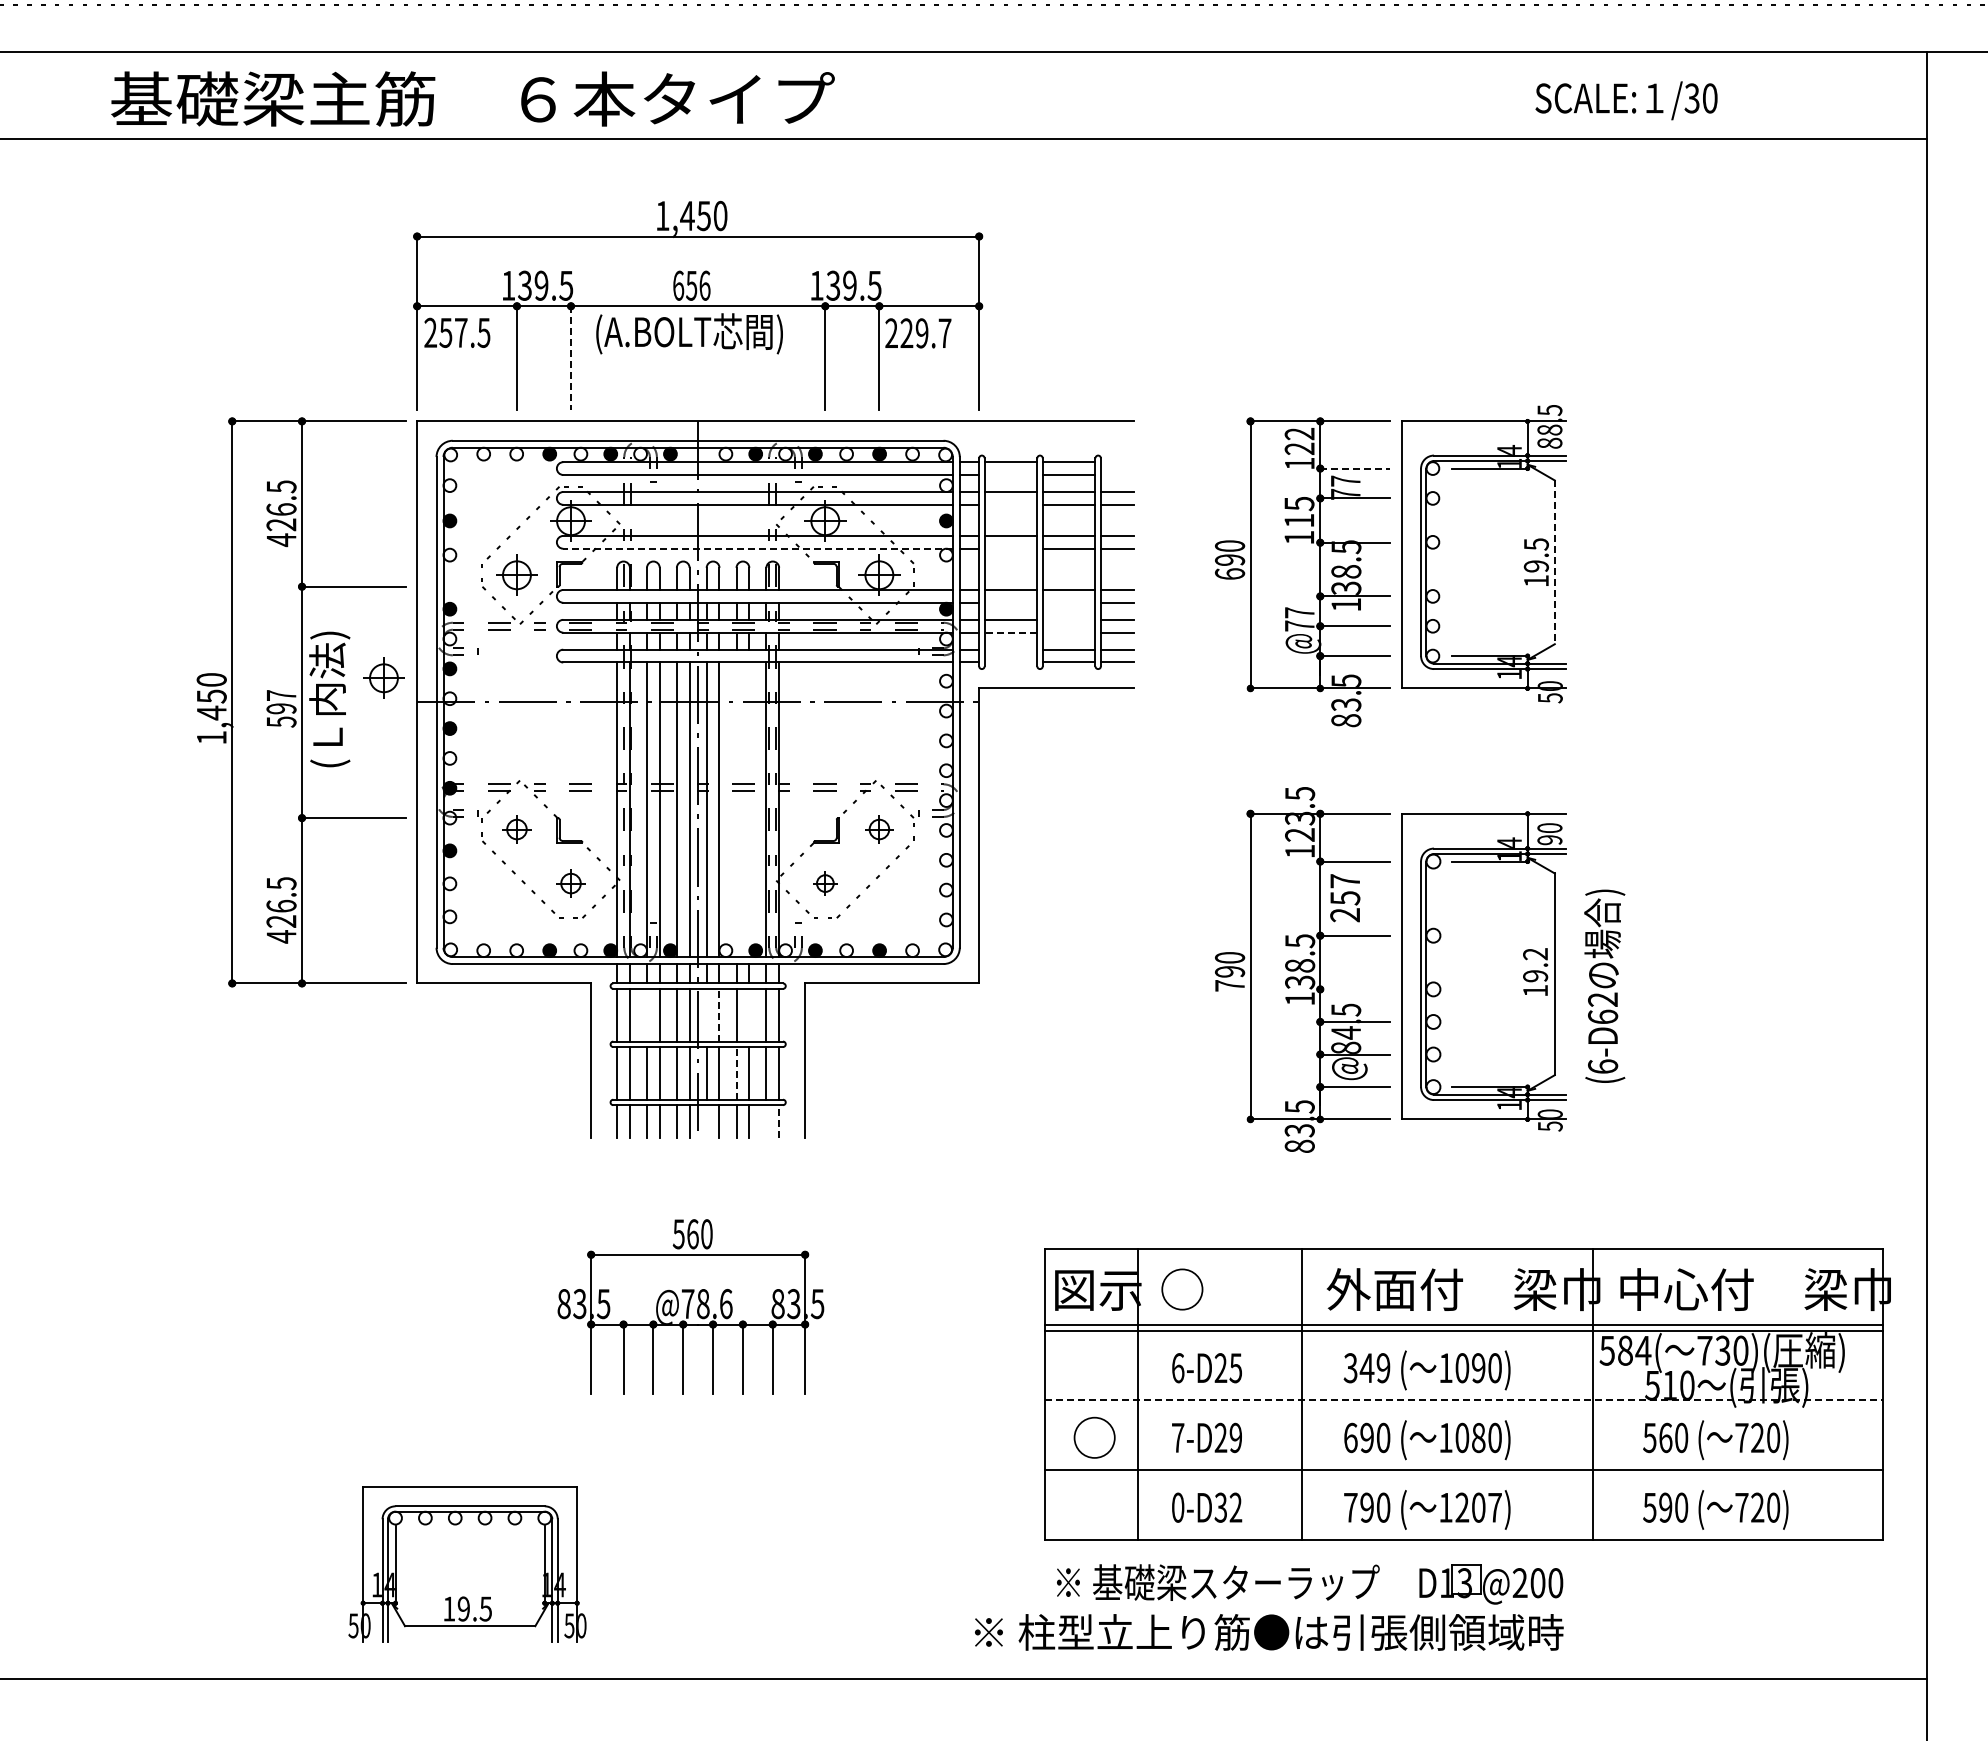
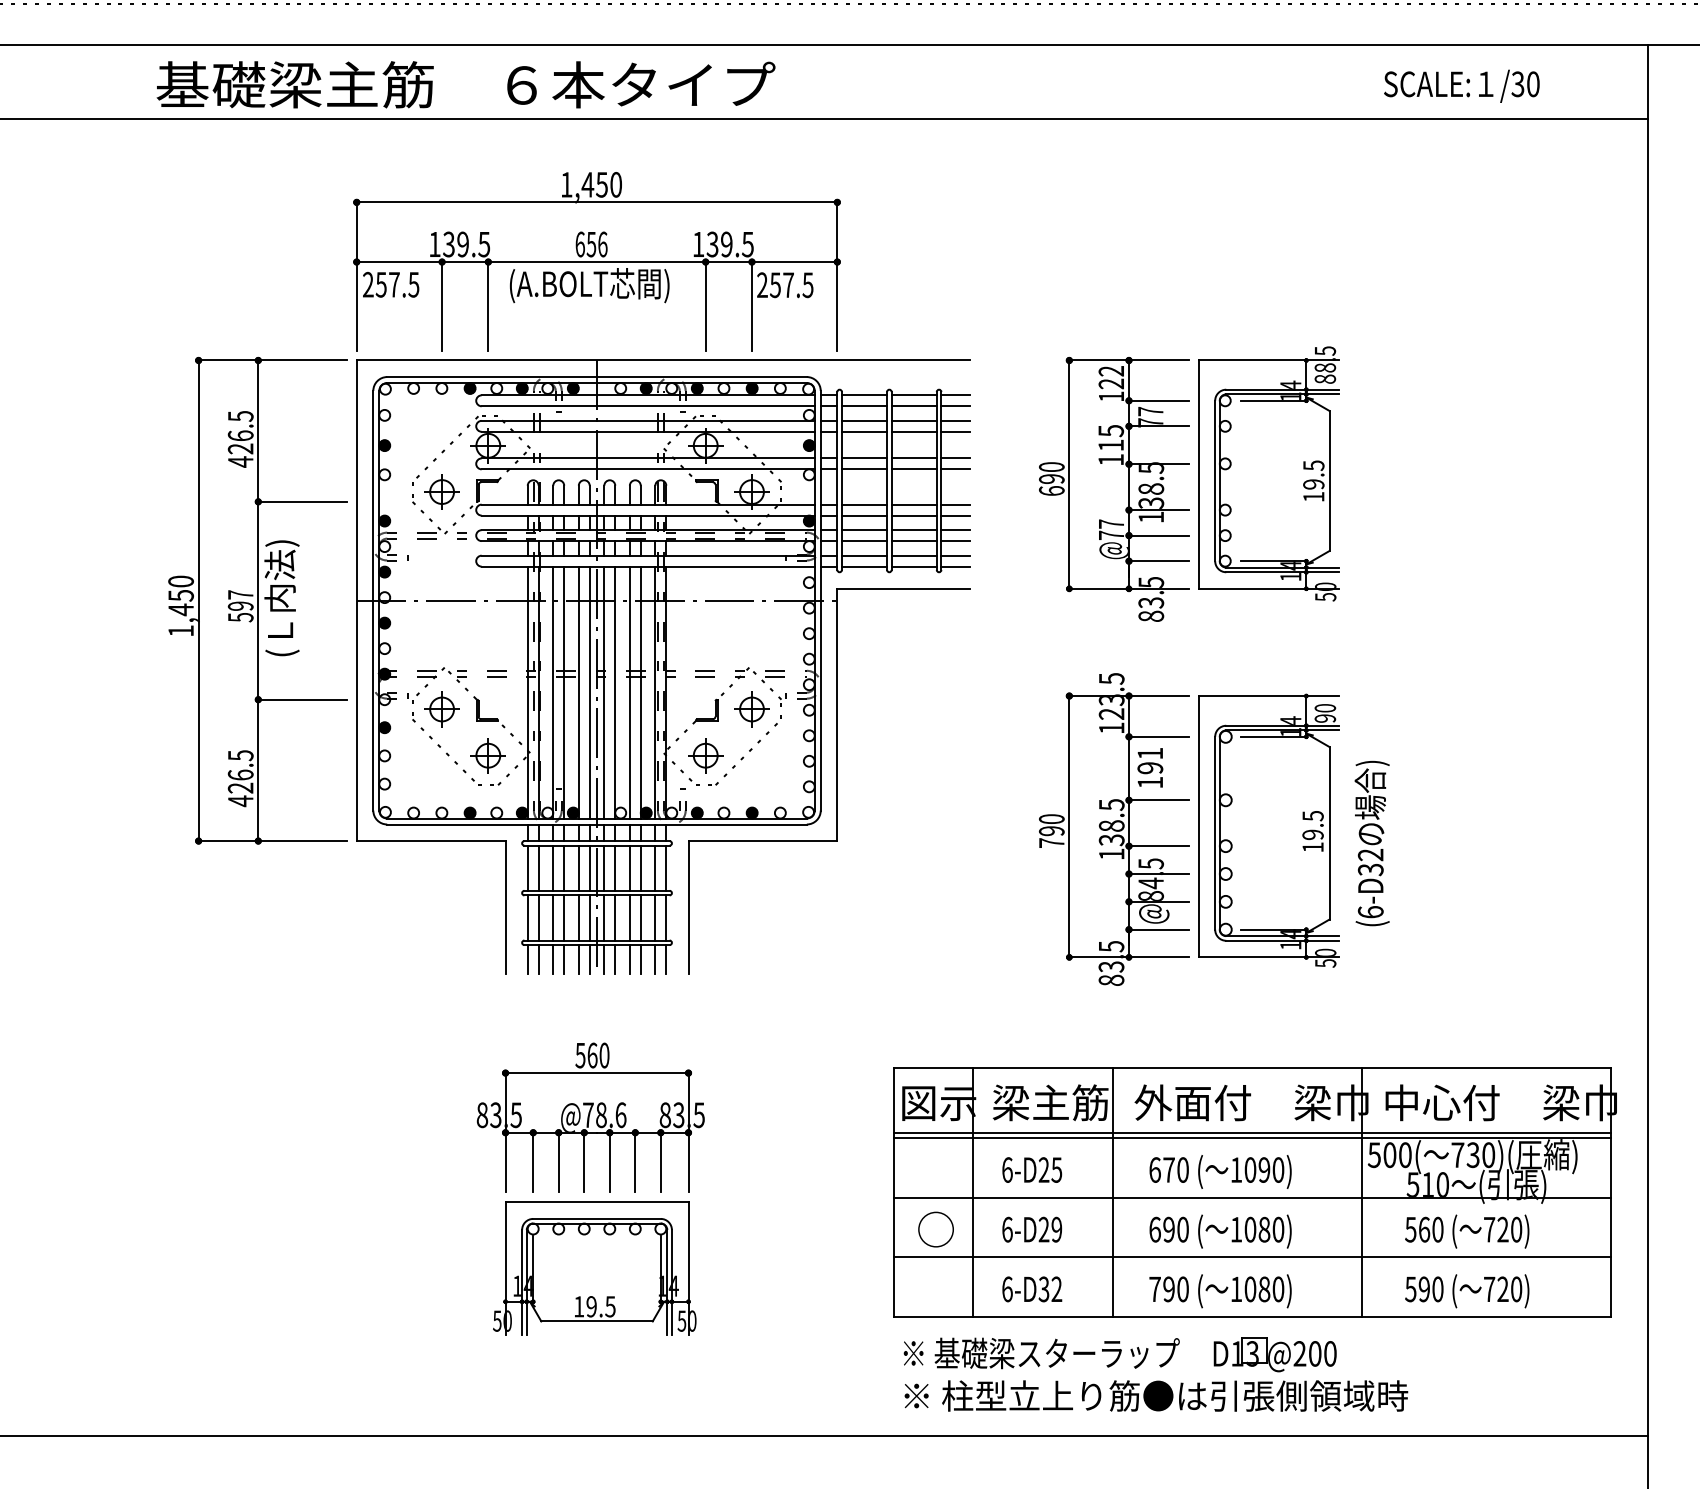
text: (472, 98) -> (465, 84), moved
text: (1626, 100) -> (1461, 86), moved
text: (925, 333) -> (791, 285), 229.7 -> 257.5
line: (571, 358) -> (488, 306), dashed -> solid
line: (1117, 462) -> (955, 395), added
line: (1355, 468) -> (1159, 400), dashed -> solid
line: (1010, 474) -> (864, 405), added
line: (1117, 474) -> (955, 405), added
line: (1010, 504) -> (864, 431), added
line: (758, 548) -> (648, 469), dashed -> solid
line: (1010, 548) -> (864, 469), added
line: (1554, 562) -> (1329, 481), dashed -> solid
line: (1010, 602) -> (864, 515), added
line: (1068, 602) -> (913, 515), added
line: (1068, 619) -> (913, 529), added
line: (1010, 632) -> (864, 540), dashed -> solid
line: (1068, 632) -> (913, 540), added
line: (1010, 649) -> (864, 555), added
line: (1010, 662) -> (864, 566), added
part: (383, 677) -> (327, 579), removed
line: (736, 809) -> (629, 692), added
line: (749, 809) -> (640, 692), added
part: (516, 829) -> (441, 709), size x1.43
part: (879, 829) -> (752, 709), size x1.43
part: (570, 883) -> (487, 755), size x1.43
part: (825, 883) -> (705, 755), size x1.67
text: (1345, 898) -> (1150, 768), 257 -> 191
text: (1535, 954) -> (1313, 816), 19.2 -> 19.5
line: (1355, 989) -> (1159, 846), added
line: (647, 1014) -> (553, 867), added
line: (706, 1014) -> (604, 867), added
line: (719, 1014) -> (615, 867), dashed -> solid
line: (749, 1014) -> (640, 867), added
text: (1603, 1016) -> (1371, 869), (6-D62 -> (6-D32
line: (736, 1072) -> (629, 917), dashed -> solid
line: (706, 1121) -> (604, 959), added
line: (766, 1121) -> (655, 959), added
line: (779, 1121) -> (666, 959), dashed -> solid
text: (1228, 1289) -> (1050, 1102), ○ -> 梁主筋
text: (1634, 1350) -> (1397, 1154), 584( -> 500(
text: (1366, 1368) -> (1168, 1170), 349 -> 670
line: (1464, 1400) -> (1252, 1197), dashed -> solid
text: (1178, 1437) -> (1007, 1229), 7-D29 -> 6-D29
text: (1178, 1507) -> (1007, 1289), 0-D32 -> 6-D32
text: (1478, 1507) -> (1264, 1289), 1207) -> 1080)
part: (467, 1564) -> (594, 1268), moved
text: (1269, 1632) -> (1156, 1396), moved

